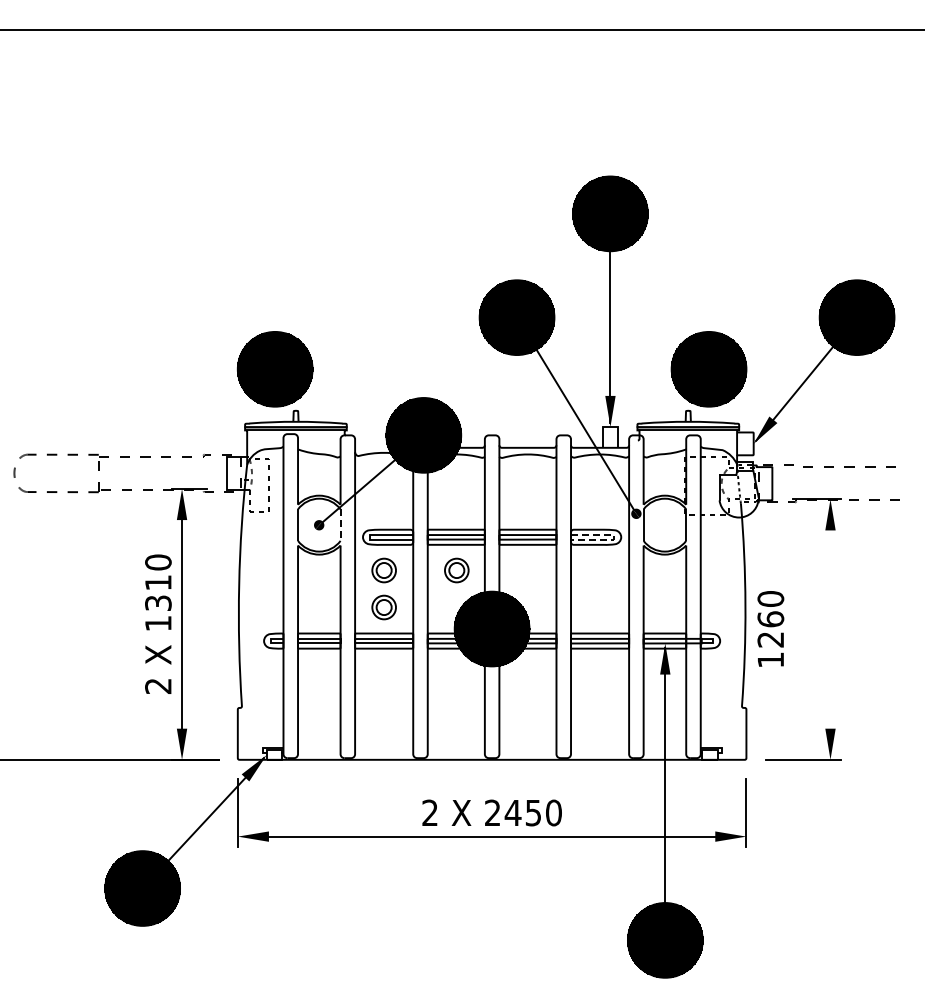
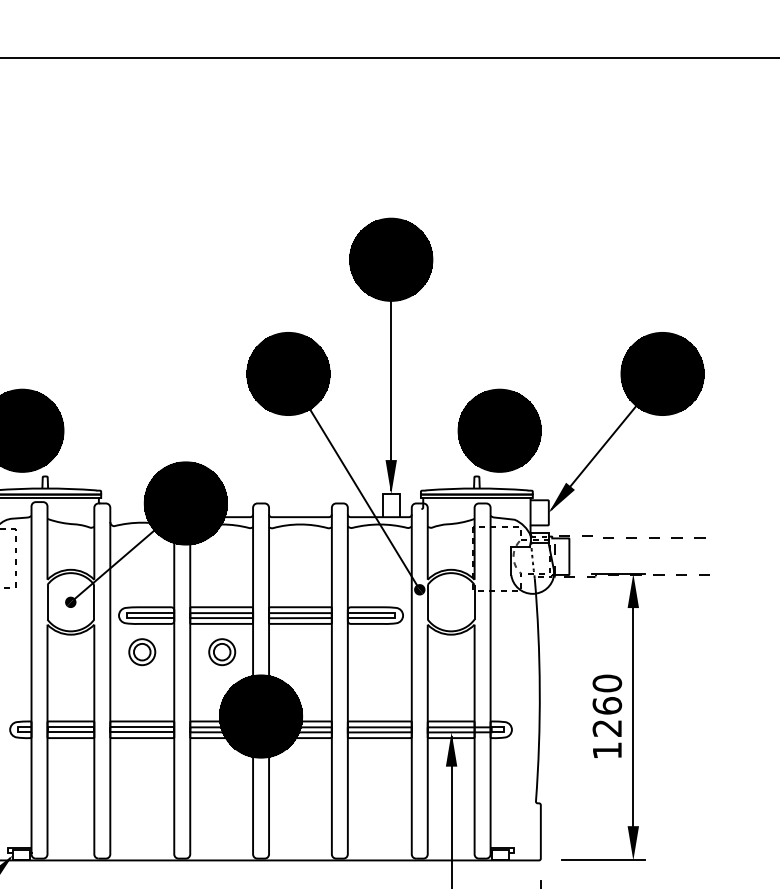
line: (340, 525) -> (94, 602), dashed -> solid
line: (614, 537) -> (395, 615), dashed -> solid
part: (383, 607) -> (141, 692), removed
text: (770, 628) -> (606, 715), moved
line: (830, 629) -> (633, 717), added

